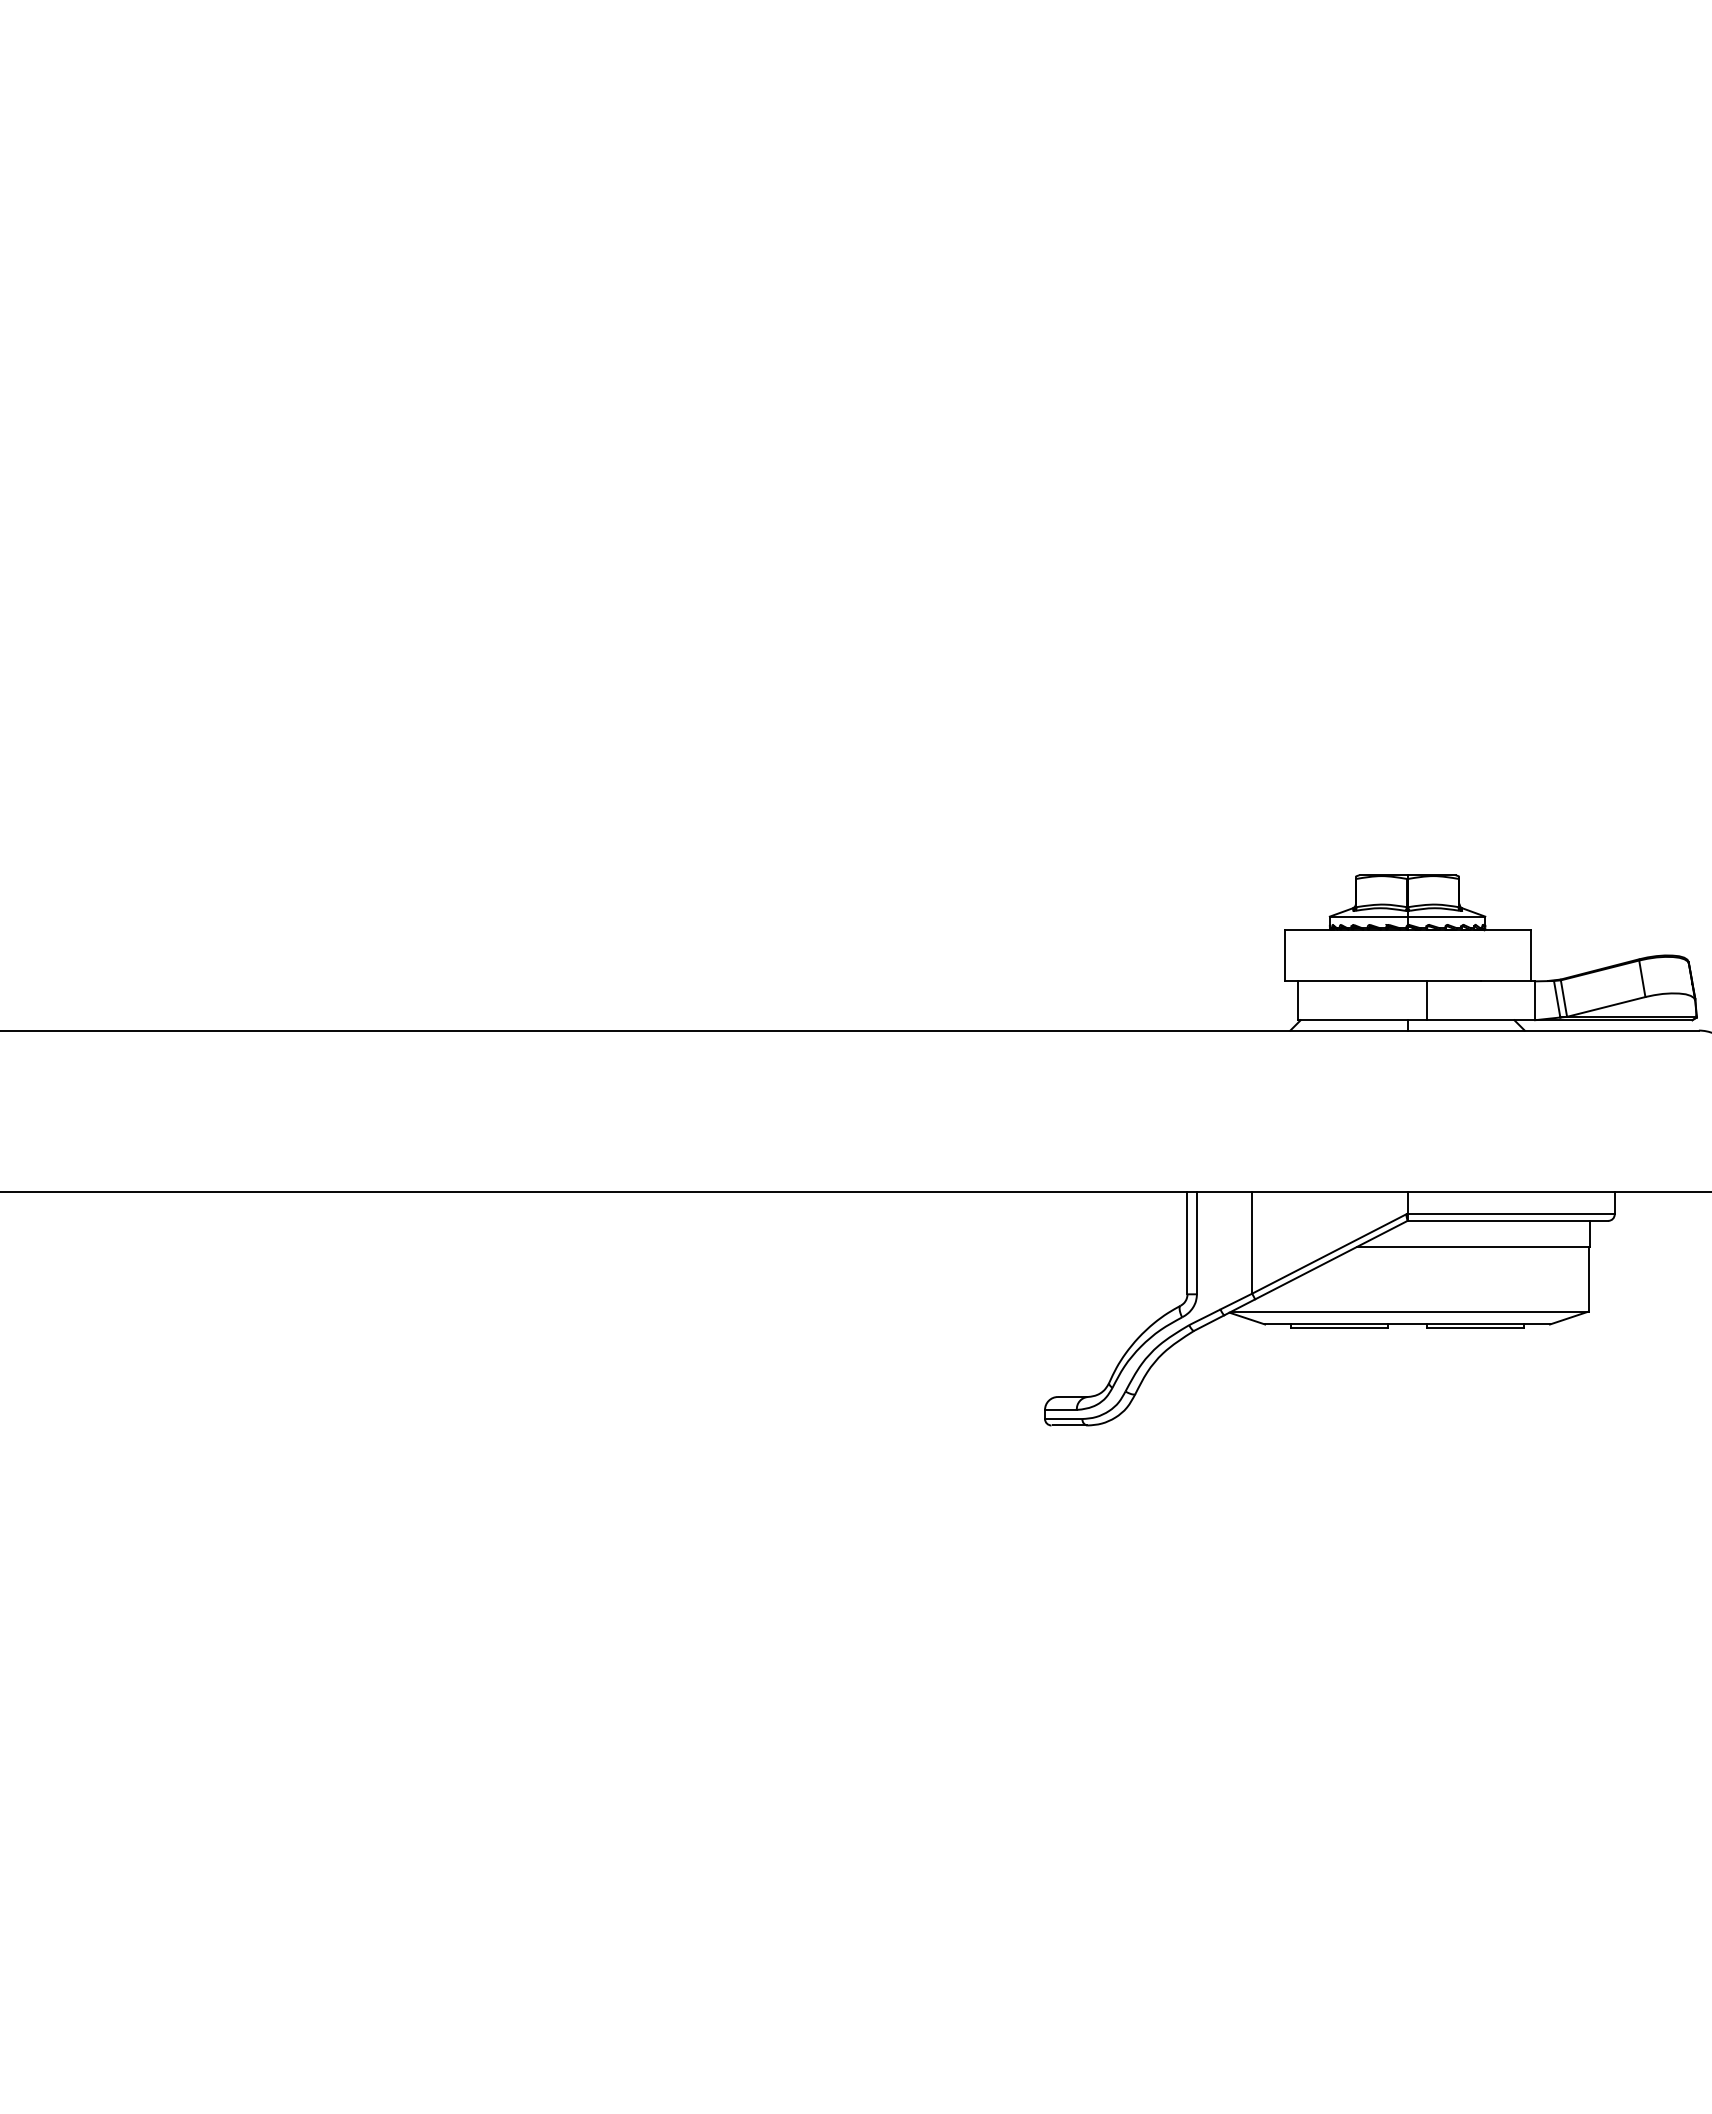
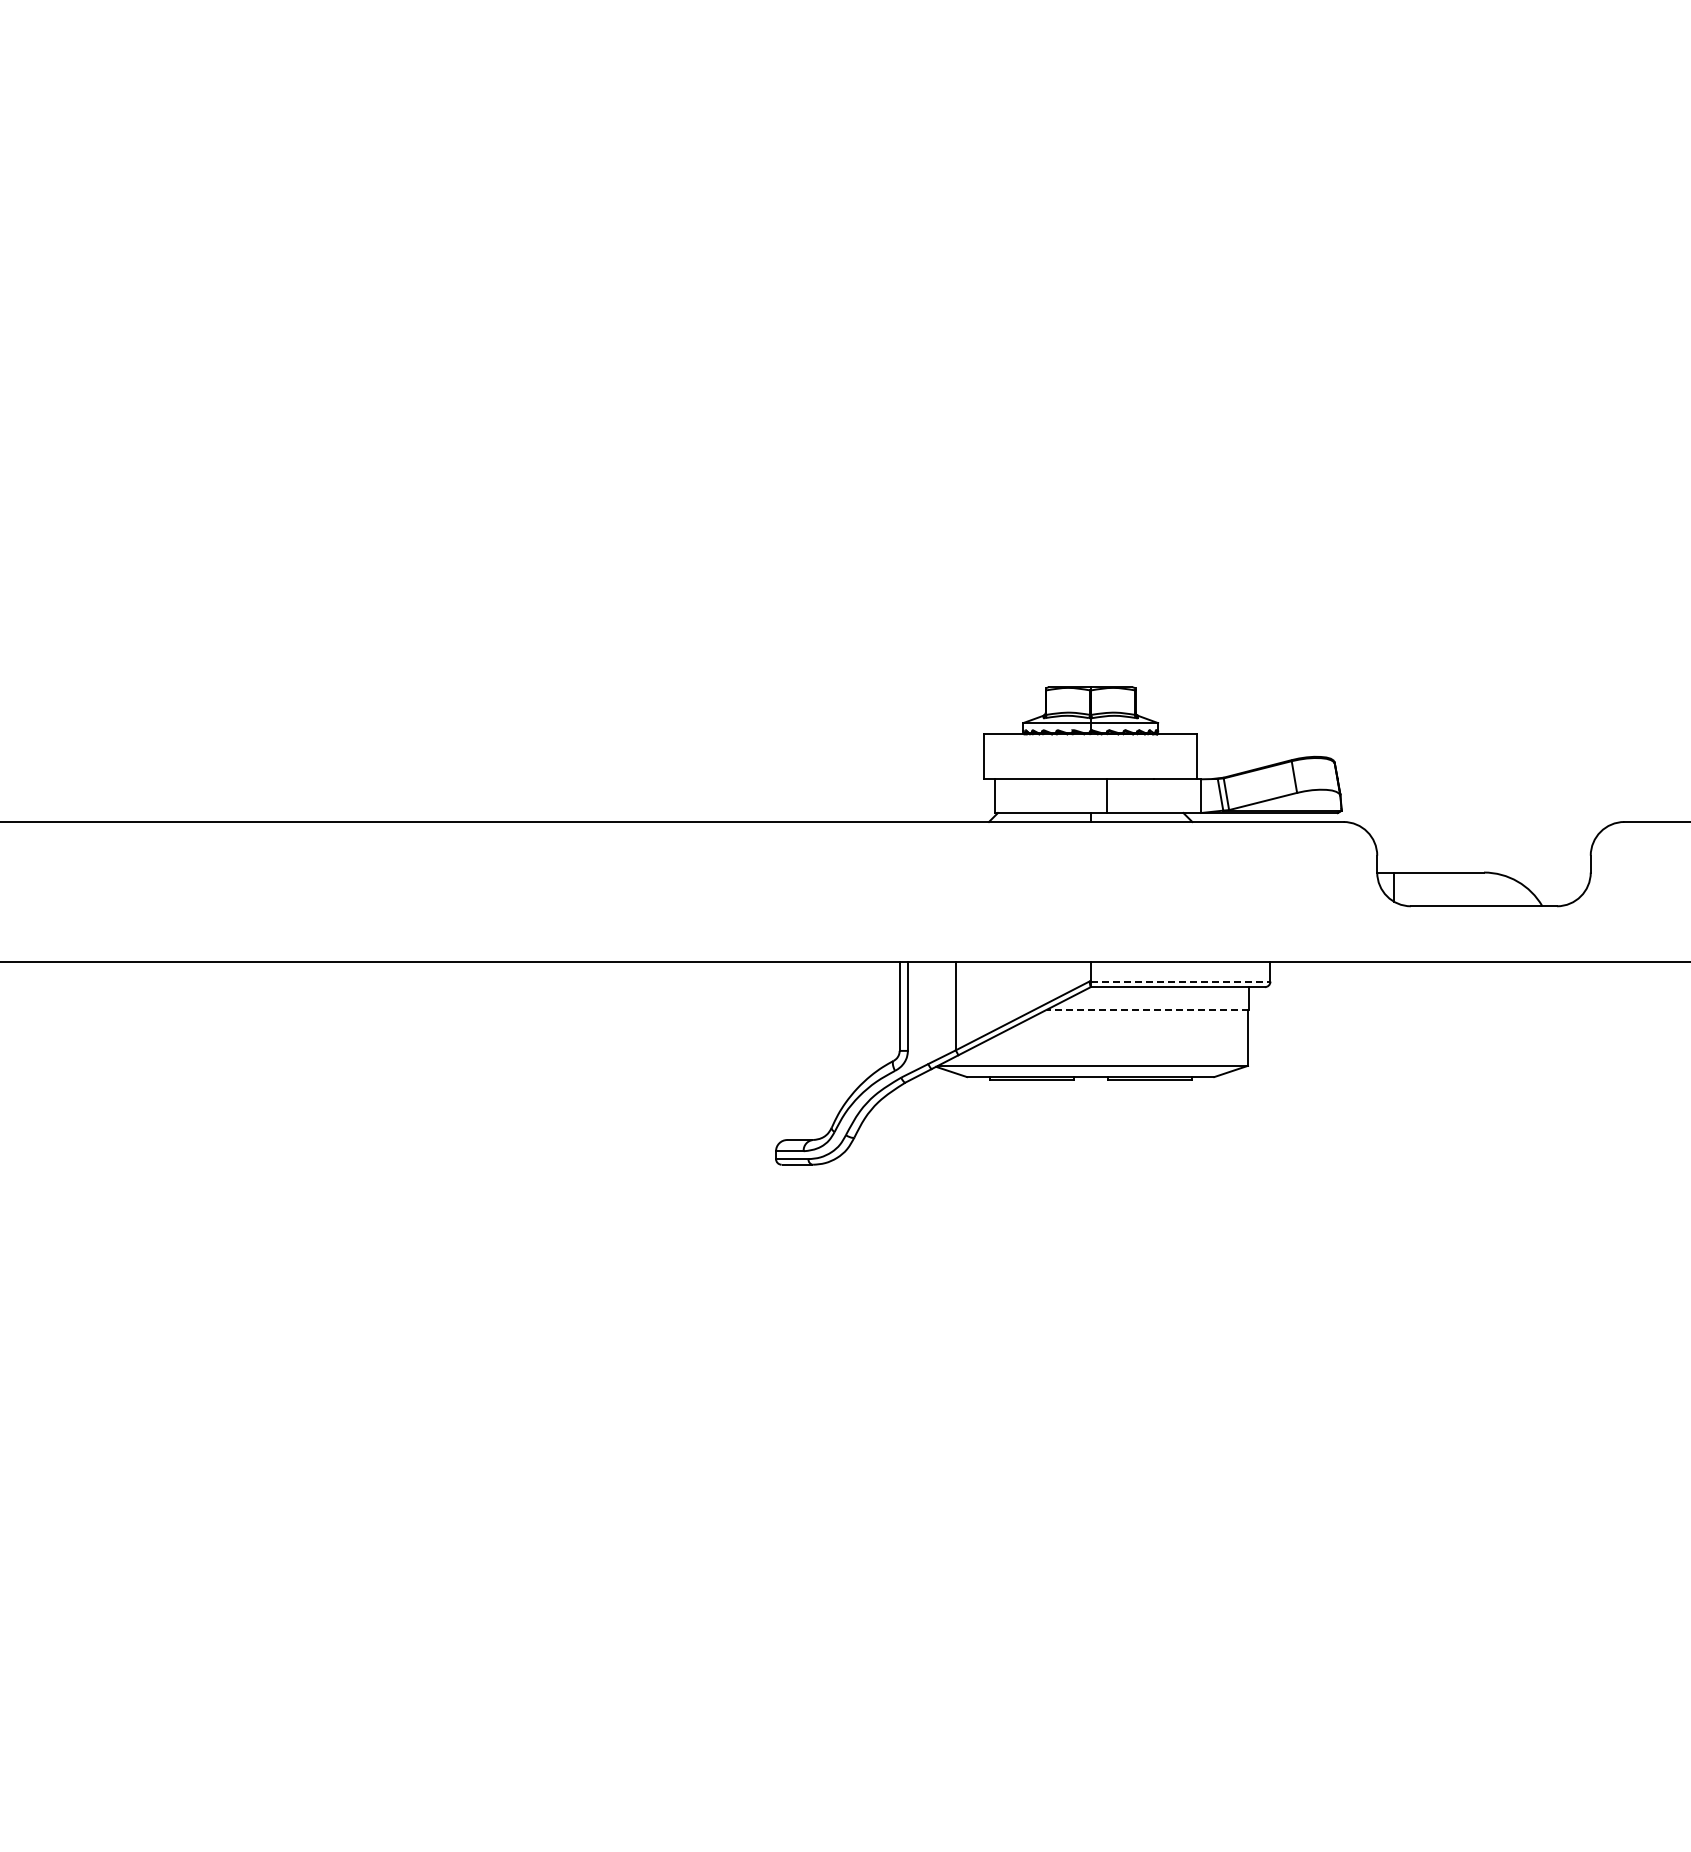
line: (1511, 1214) -> (1180, 981), solid -> dashed
line: (1473, 1246) -> (1147, 1009), solid -> dashed

